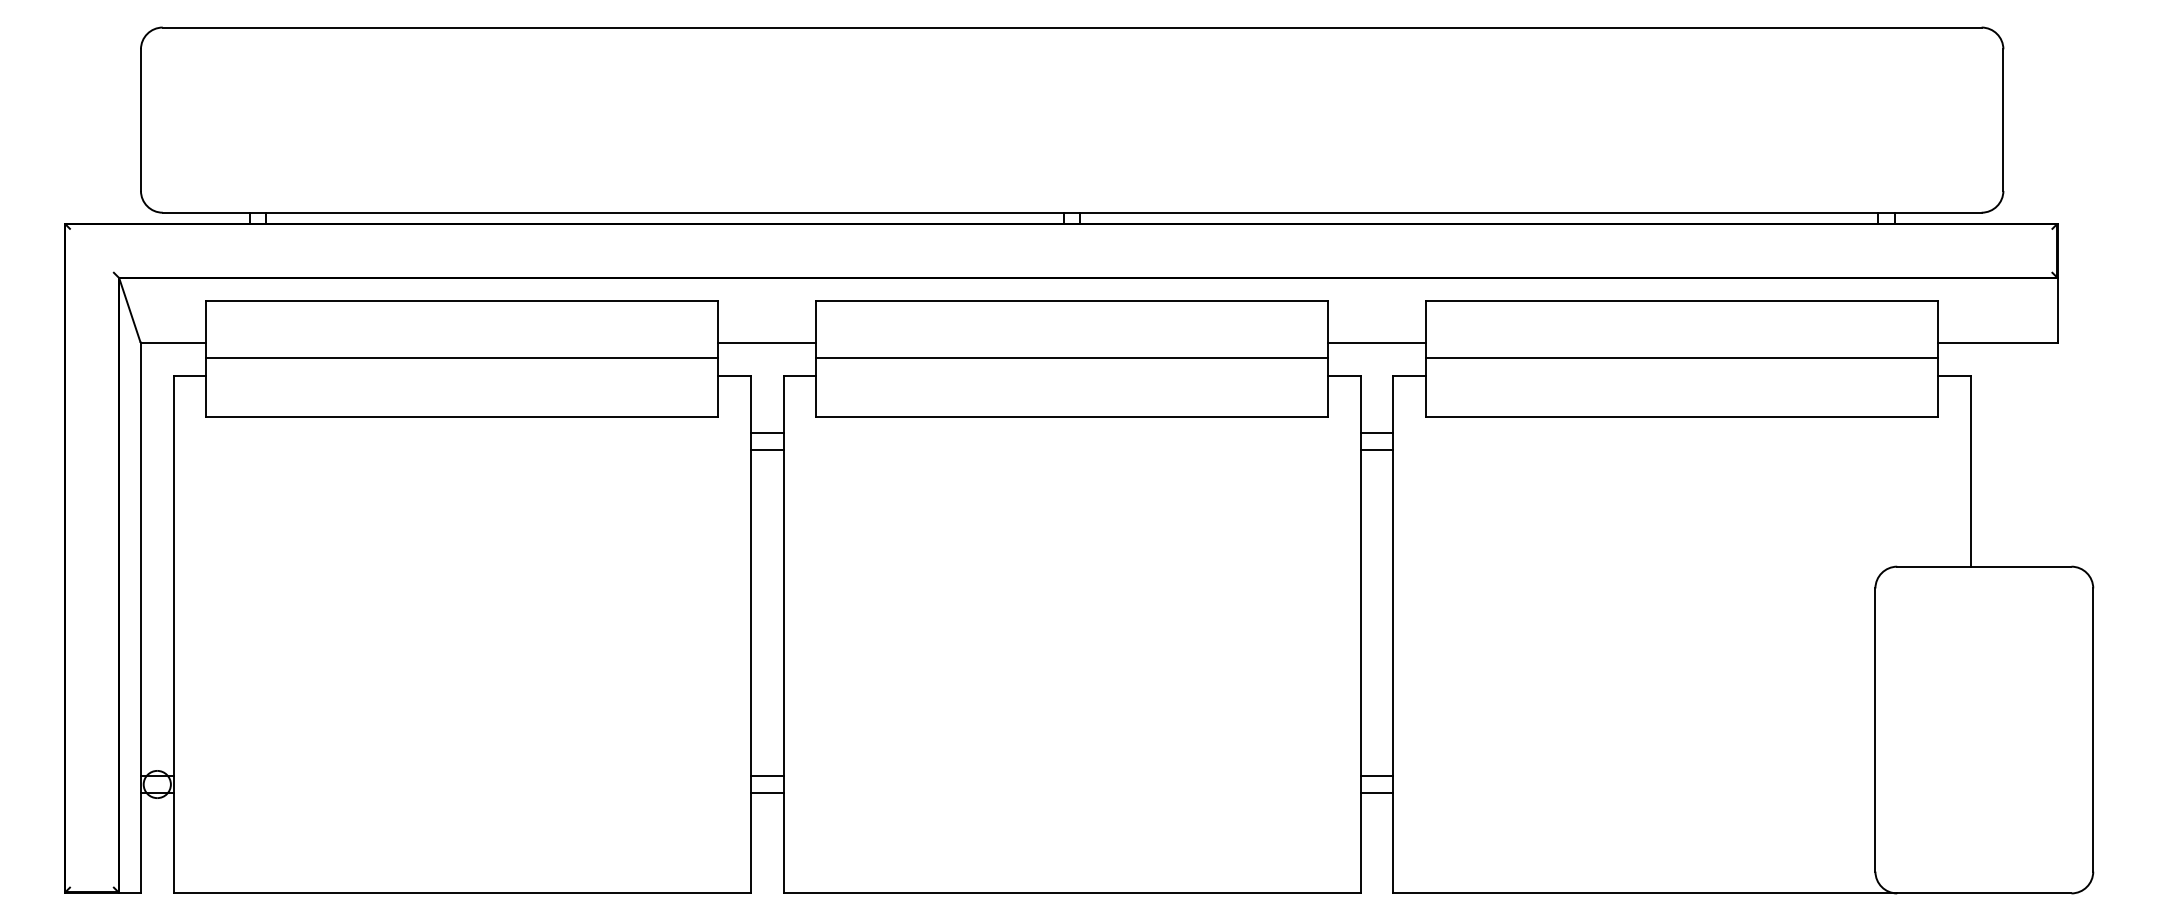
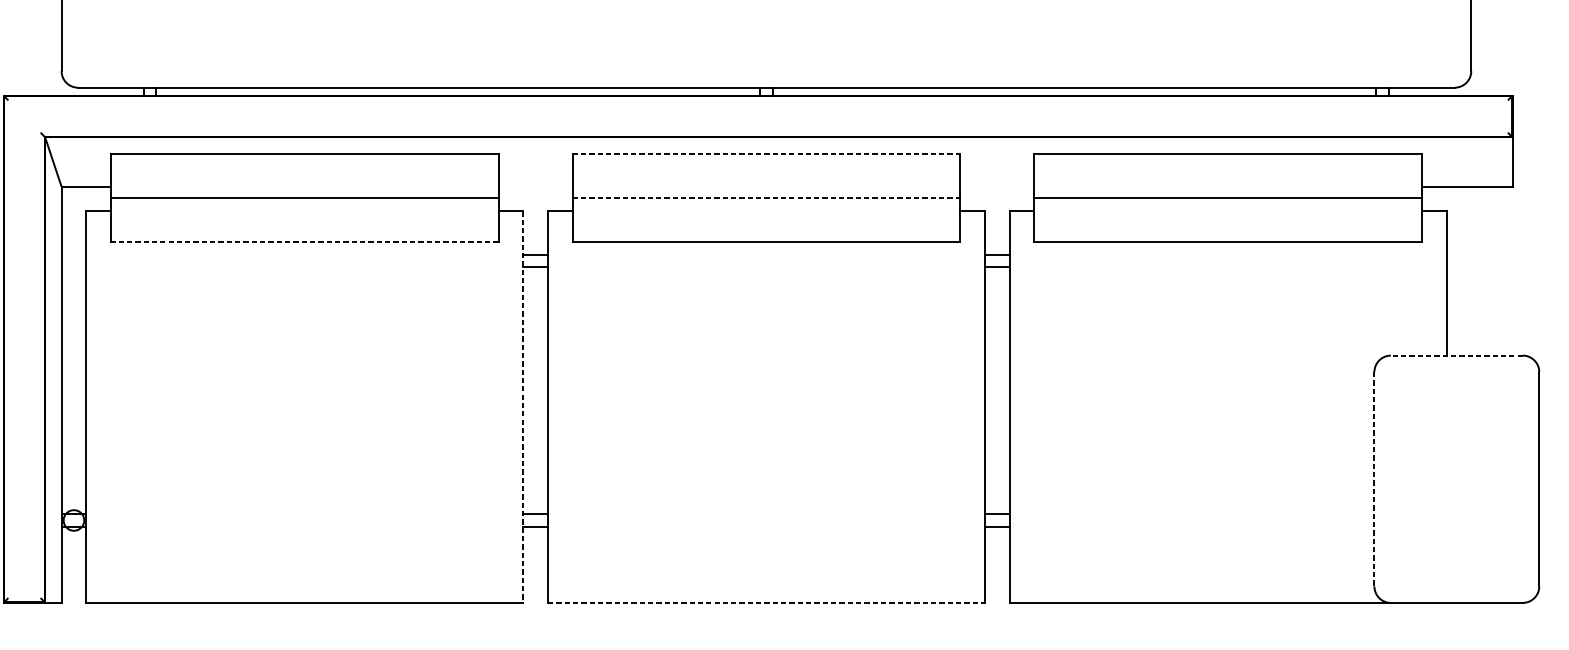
line: (1072, 300) -> (766, 154), solid -> dashed
line: (767, 343) -> (535, 186), removed
line: (1377, 343) -> (997, 186), removed
line: (1072, 358) -> (766, 198), solid -> dashed
line: (462, 417) -> (304, 242), solid -> dashed
line: (1983, 566) -> (1456, 355), solid -> dashed
line: (750, 634) -> (522, 406), solid -> dashed
line: (1875, 730) -> (1374, 479), solid -> dashed
line: (1072, 893) -> (766, 602), solid -> dashed

